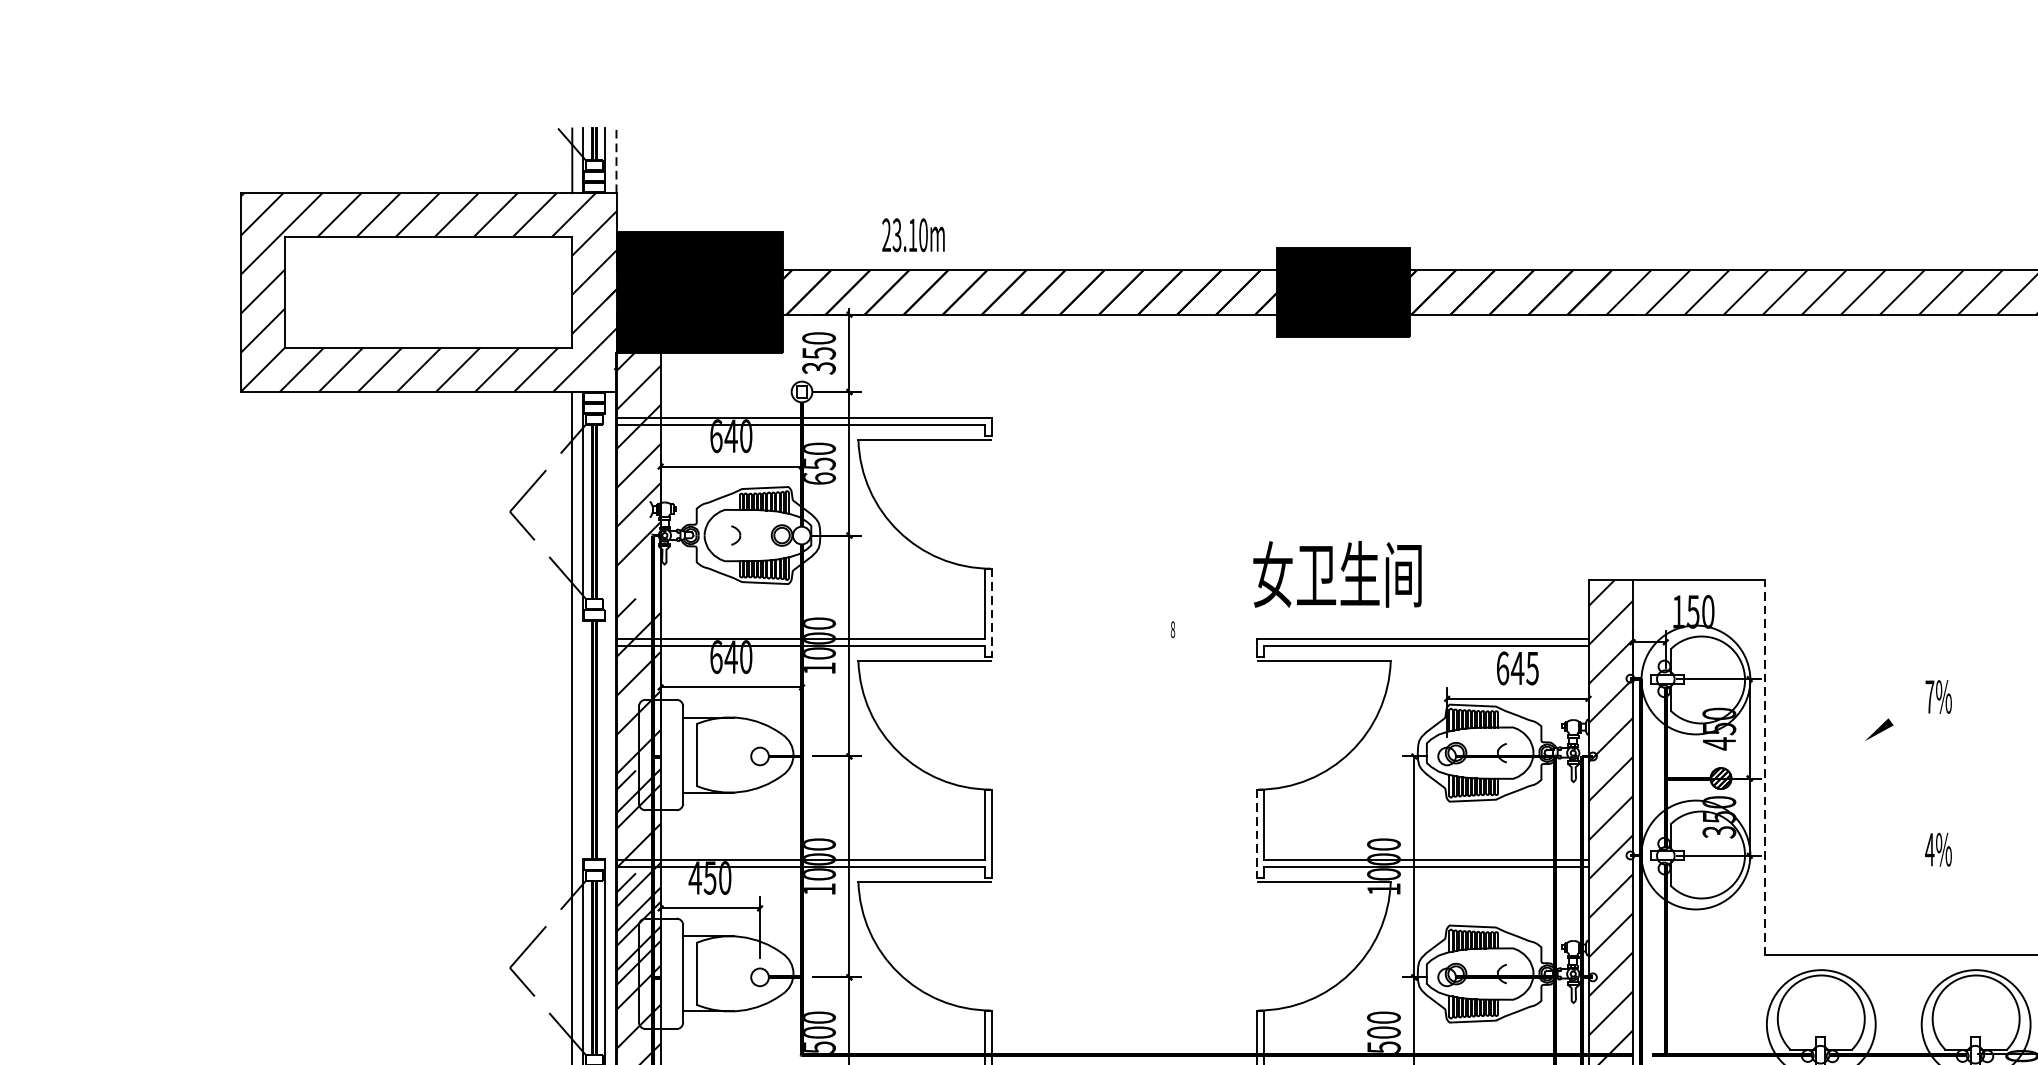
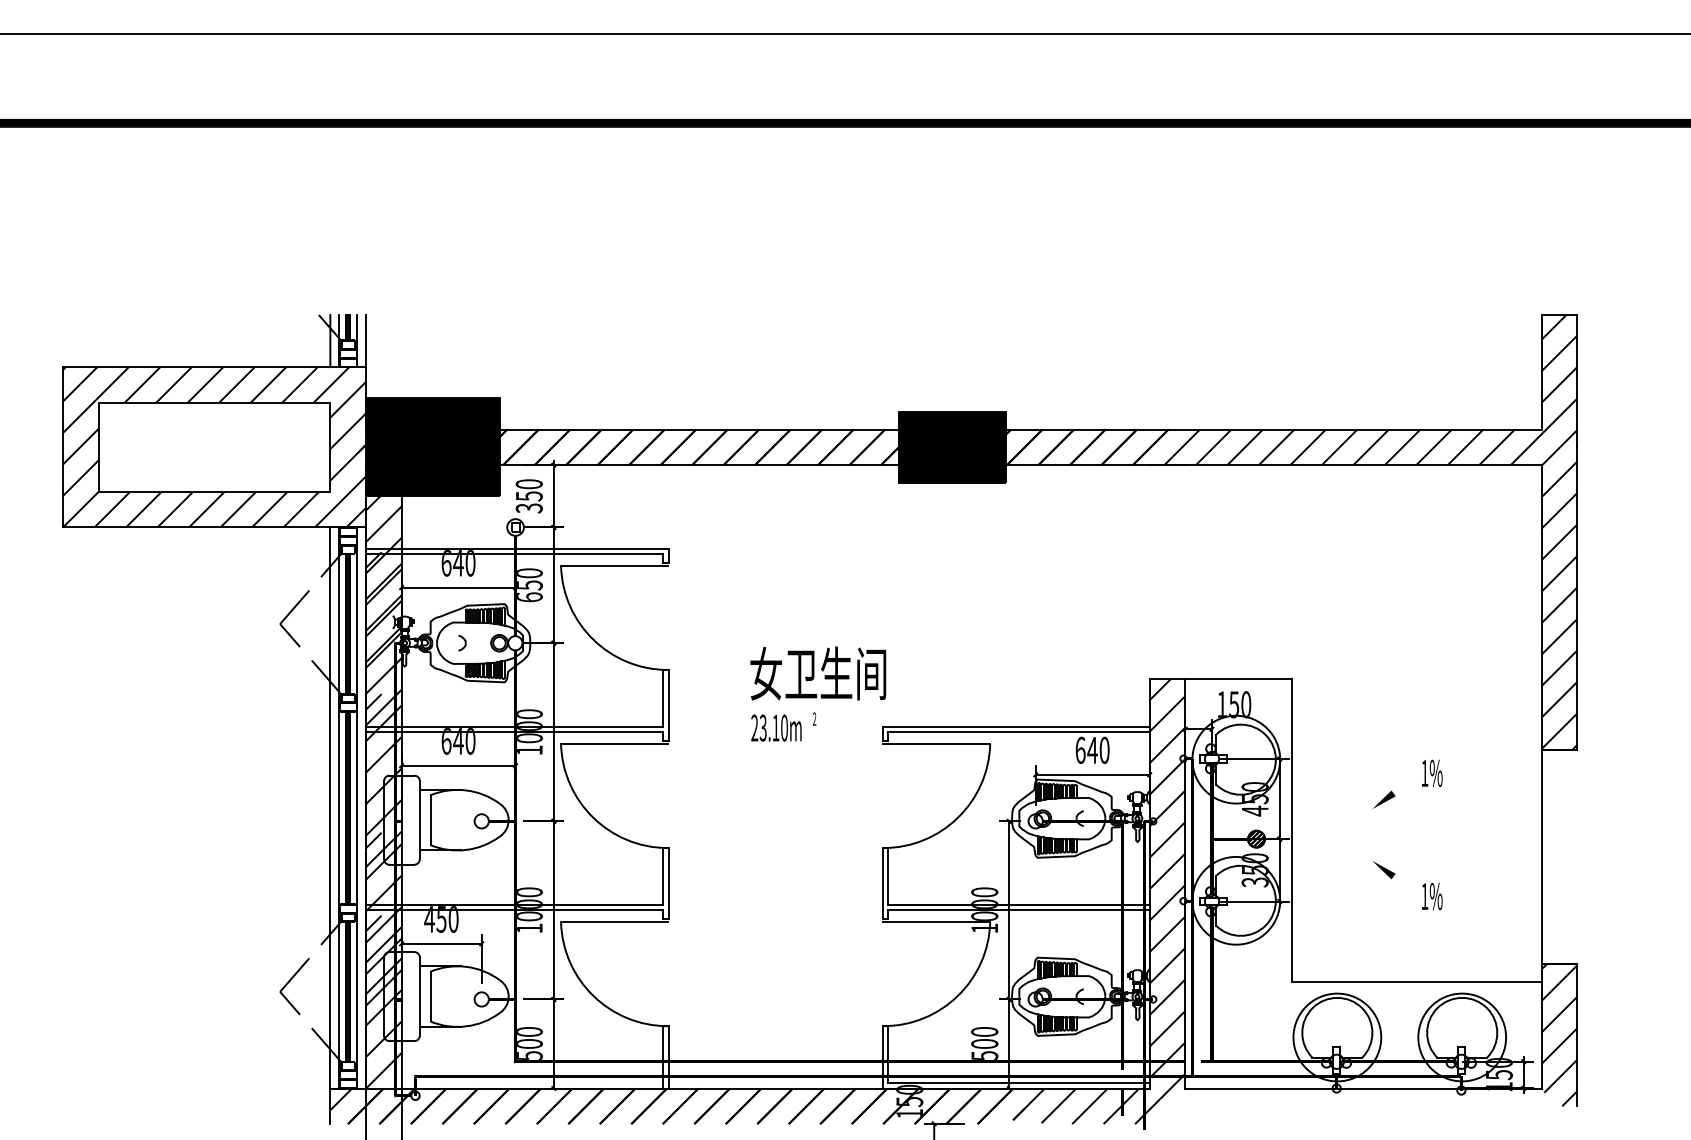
line: (615, 160) -> (365, 340), dashed -> solid
text: (913, 234) -> (776, 727), moved
hatch: (603, 380) -> (355, 518), added
line: (605, 511) -> (357, 623), added
hatch: (638, 529) -> (383, 638), added
text: (1337, 574) -> (818, 673), moved
line: (991, 612) -> (668, 705), dashed -> solid
text: (1172, 628) -> (814, 718), 8 -> 2
text: (1532, 667) -> (1104, 749), 645 -> 640
text: (1929, 697) -> (1424, 773), 7%%% -> 1%%%
line: (583, 739) -> (339, 807), added
line: (605, 739) -> (357, 807), added
line: (1765, 766) -> (1292, 829), dashed -> solid
line: (1878, 817) -> (1383, 870), added
line: (1257, 833) -> (882, 883), dashed -> solid
text: (1929, 849) -> (1424, 896), 4%%% -> 1%%%

